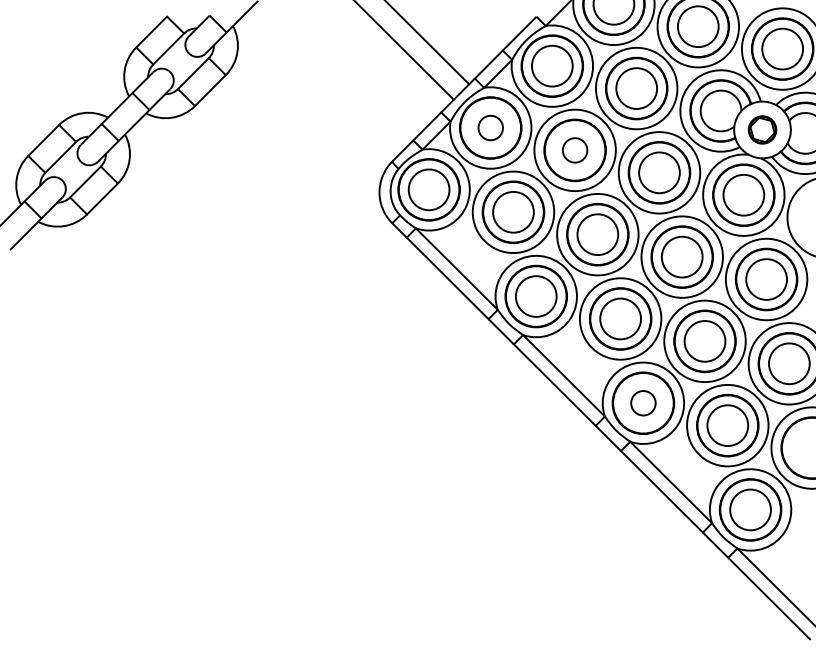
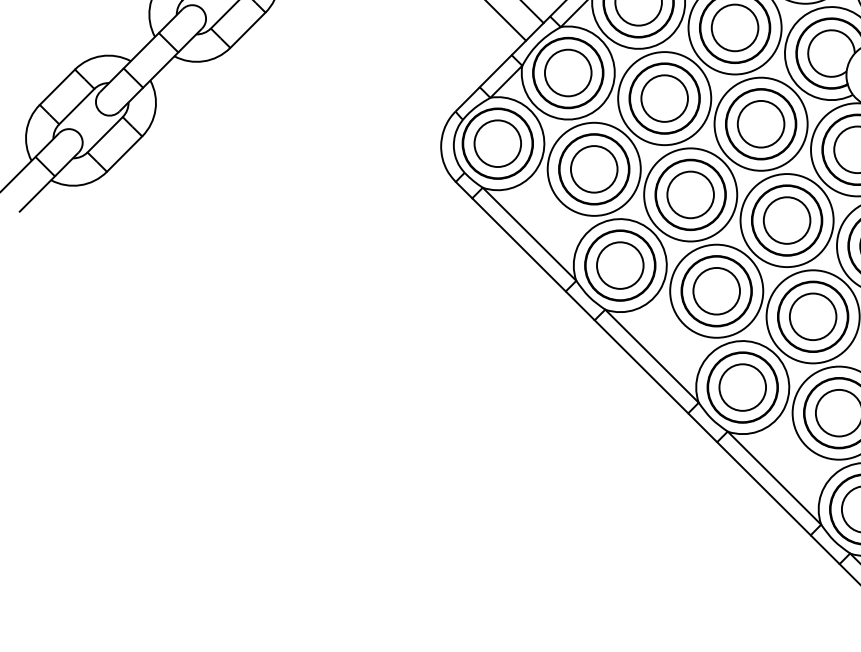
circle: (490, 127) -> (567, 72), size x1.67
circle: (574, 150) -> (663, 98), size x1.67
circle: (643, 402) -> (742, 386), size x1.67

